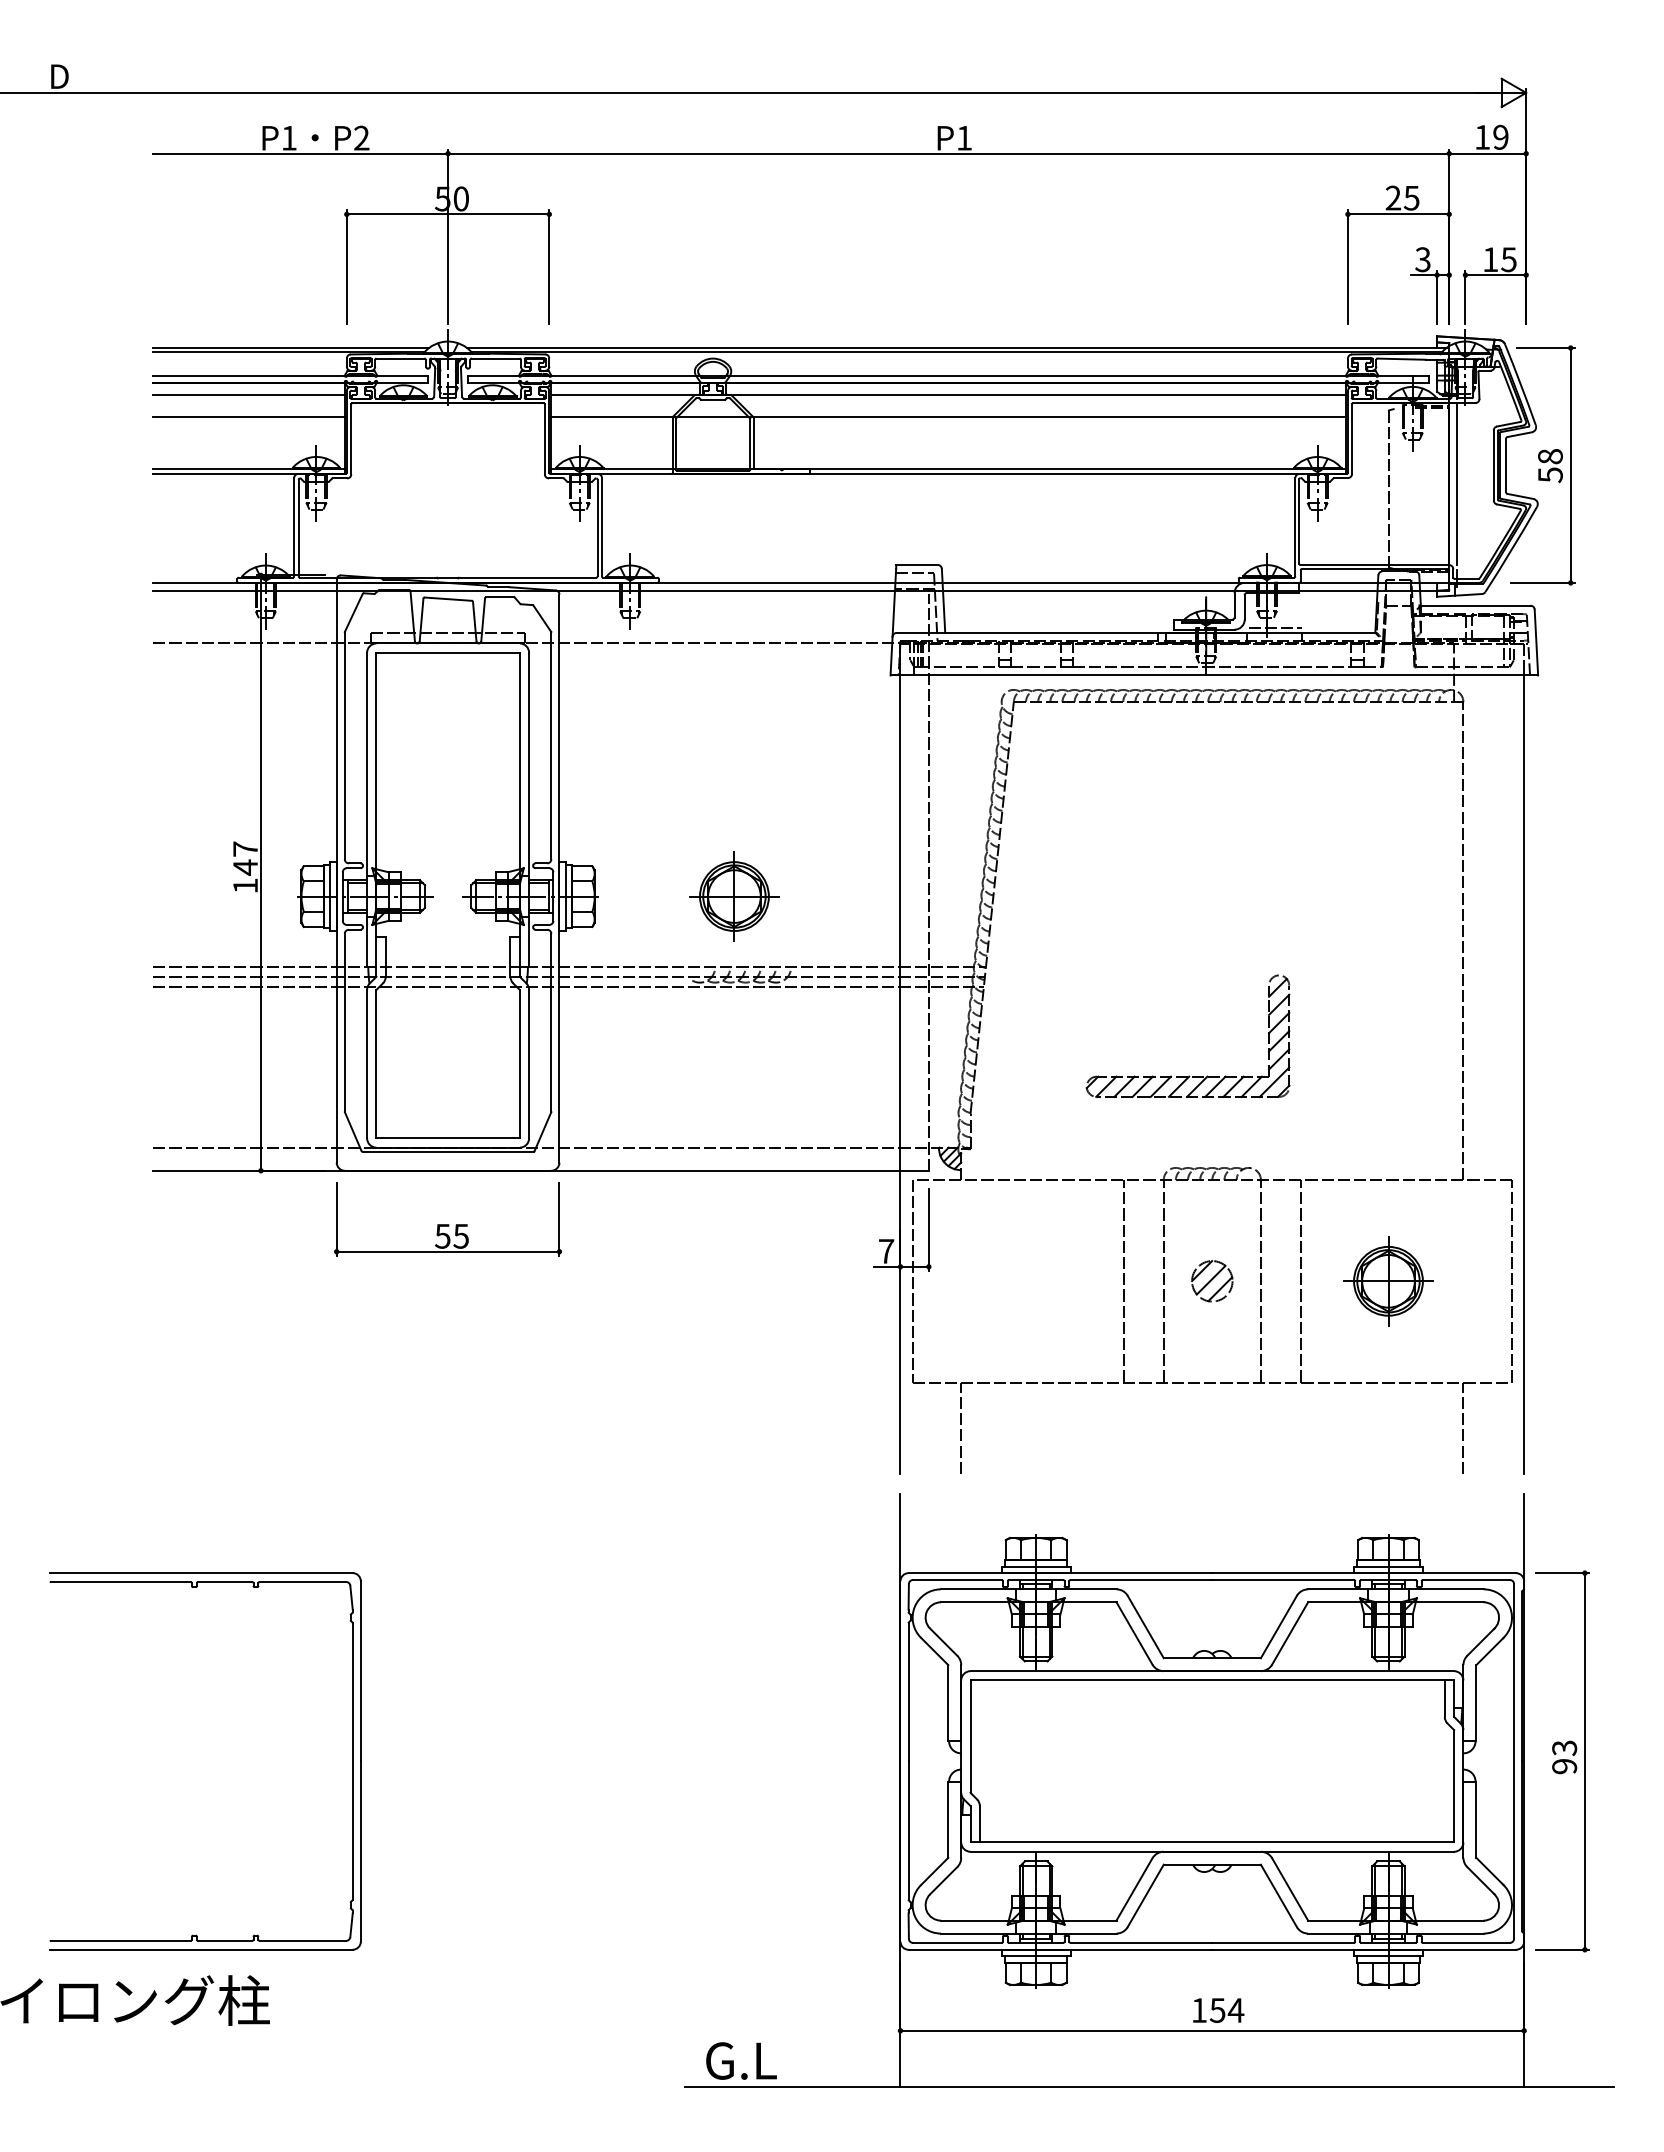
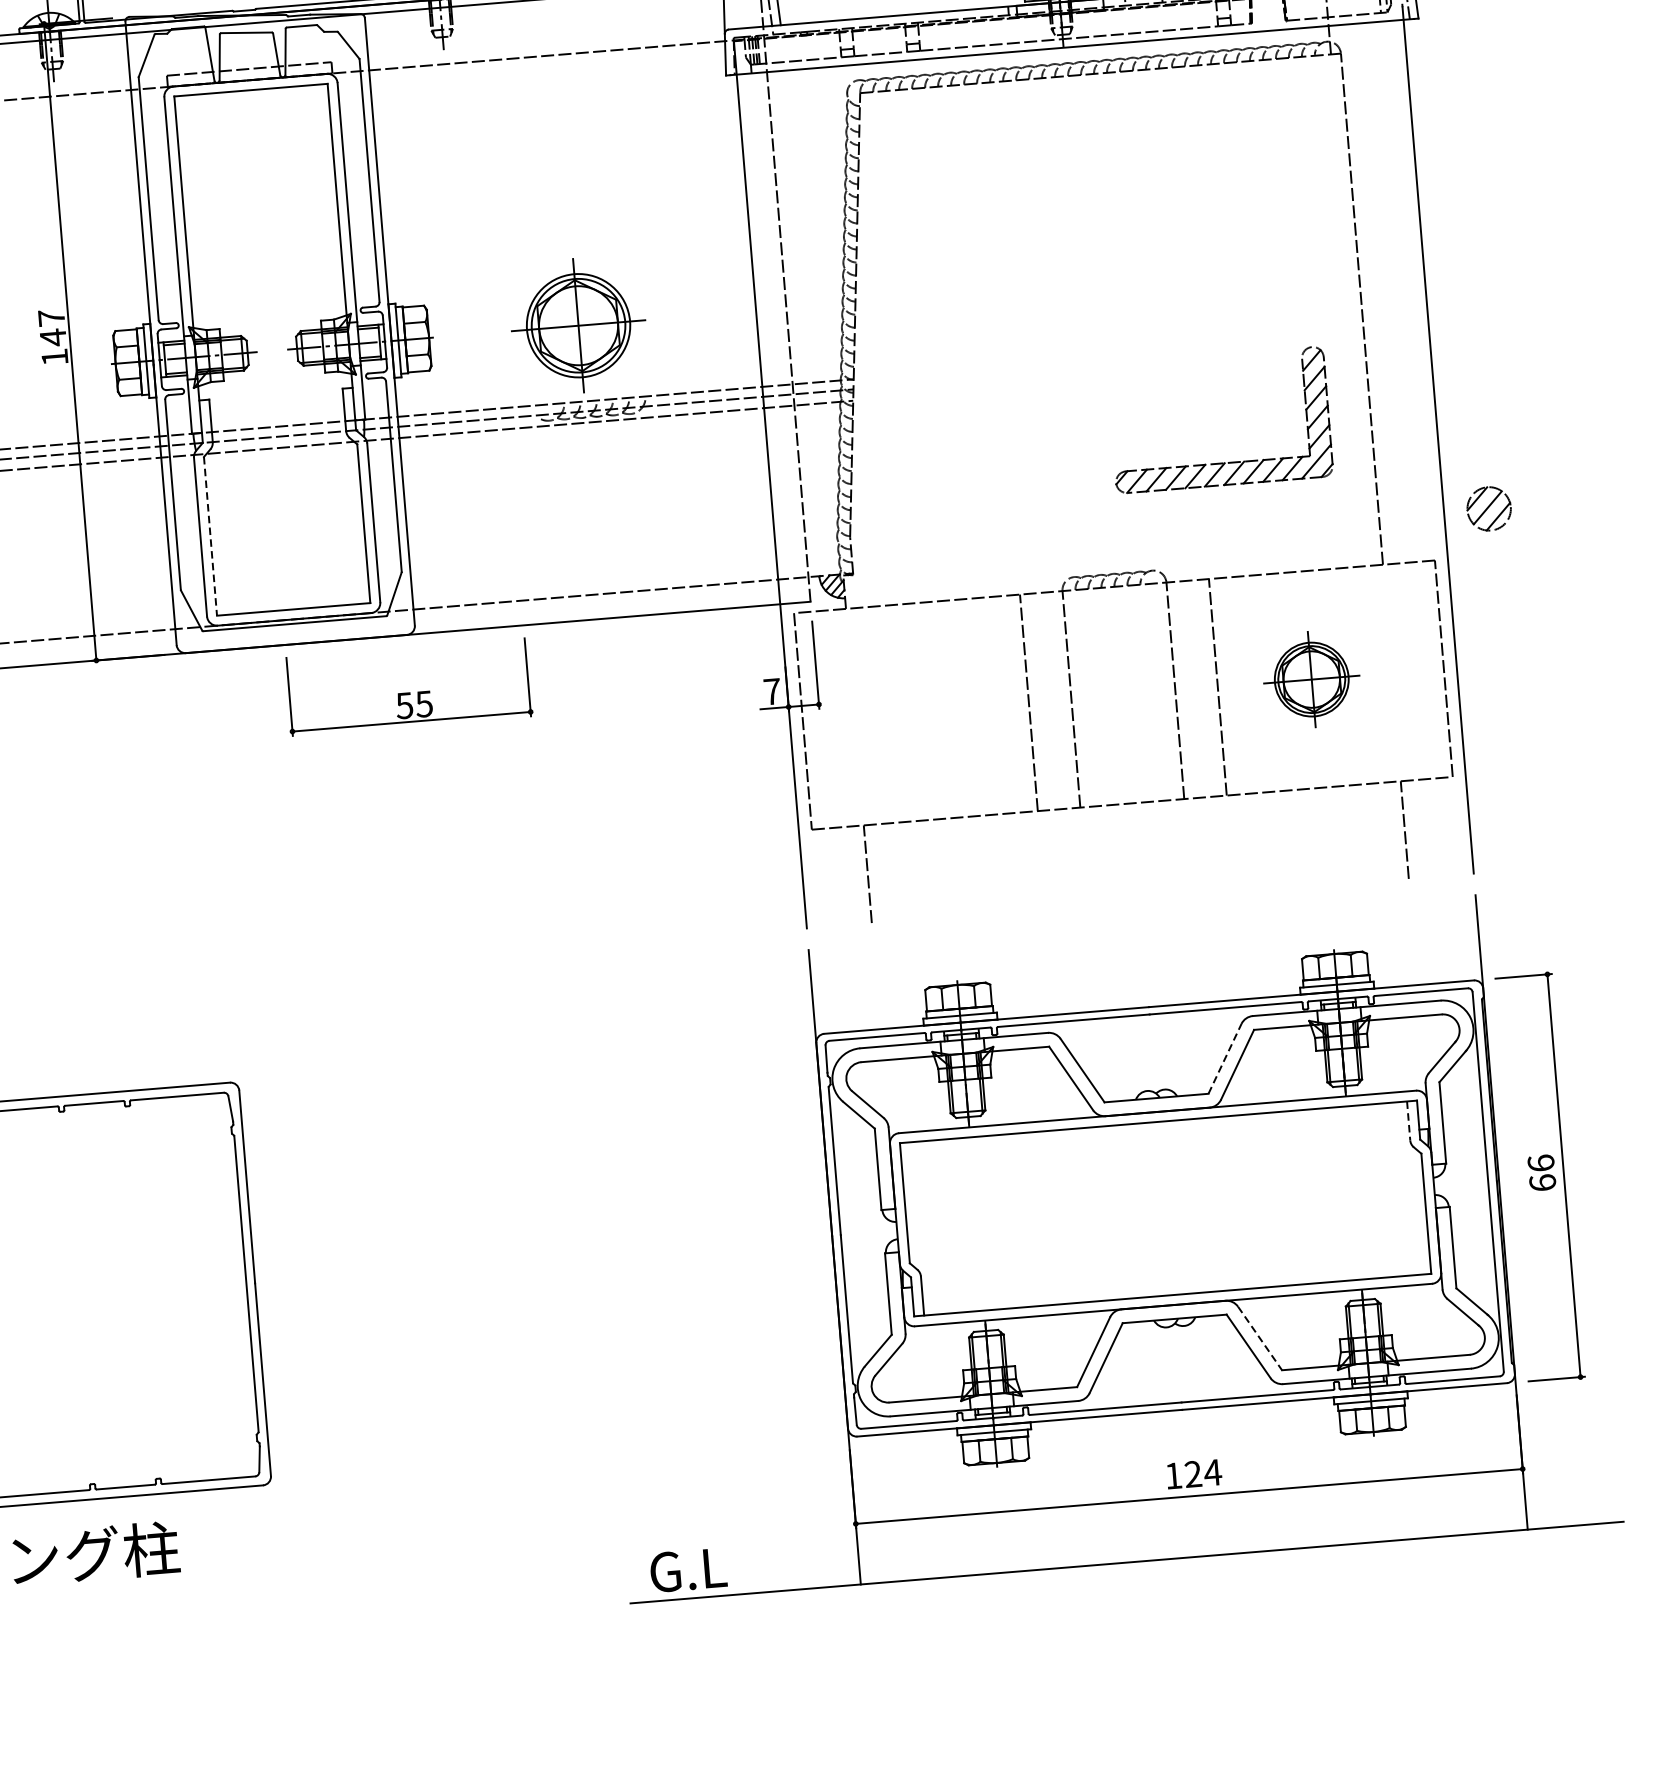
part: (734, 896) -> (578, 325), size x1.4
line: (376, 1064) -> (210, 536), solid -> dashed
part: (1188, 1075) -> (1223, 462), moved
part: (447, 1219) -> (408, 687), moved
part: (1212, 1281) -> (1489, 509), moved
line: (1279, 1626) -> (1225, 1058), solid -> dashed
line: (1444, 1699) -> (1408, 1121), solid -> dashed
text: (1564, 1757) -> (1541, 1173), 93 -> 66
line: (1290, 1889) -> (1260, 1338), solid -> dashed
text: (1217, 2010) -> (1193, 1474), 154 -> 124

